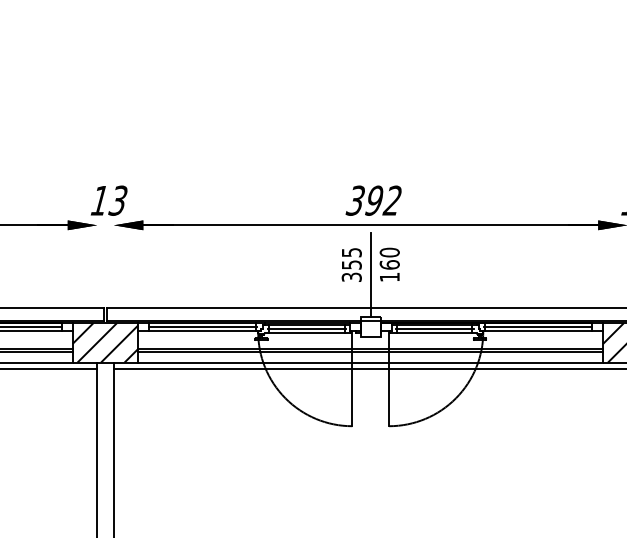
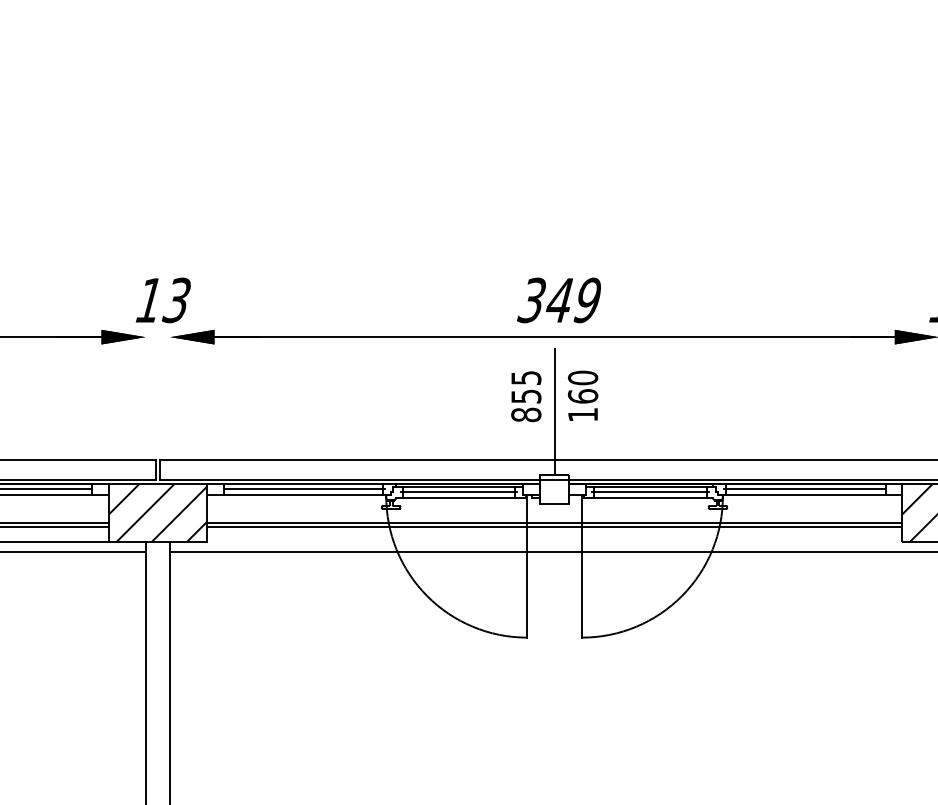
text: (383, 200) -> (573, 300), 392 -> 349
text: (351, 277) -> (525, 415), 355 -> 855
line: (370, 362) -> (554, 542), removed

